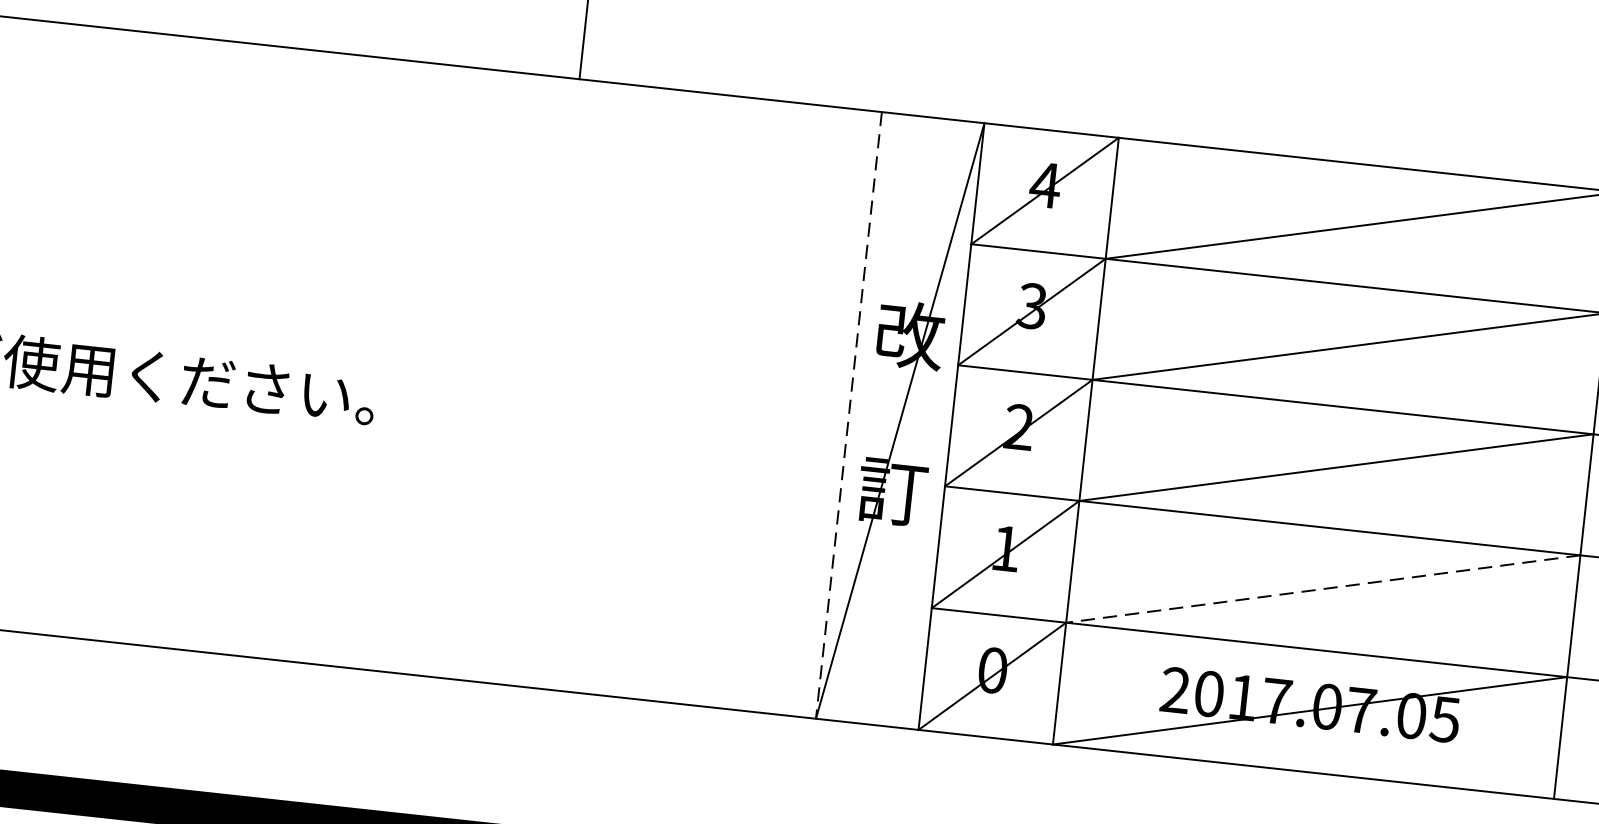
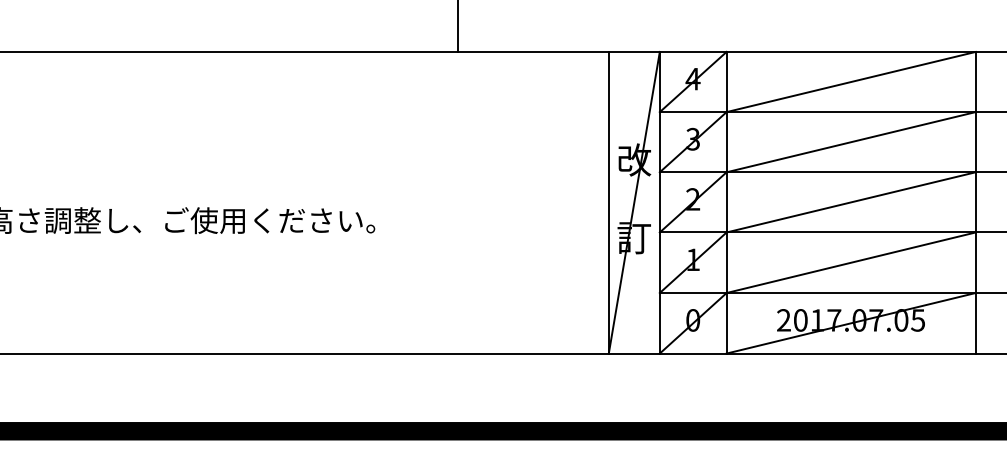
line: (848, 414) -> (608, 202), dashed -> solid
line: (1321, 588) -> (850, 262), dashed -> solid

